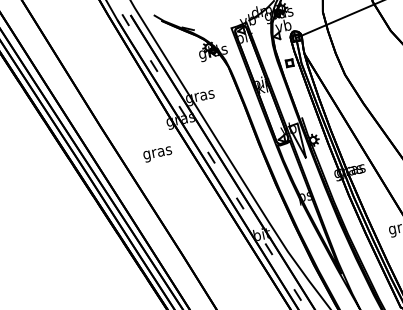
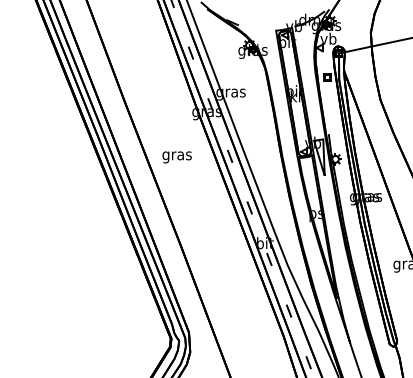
text: (157, 154) -> (176, 157), moved

